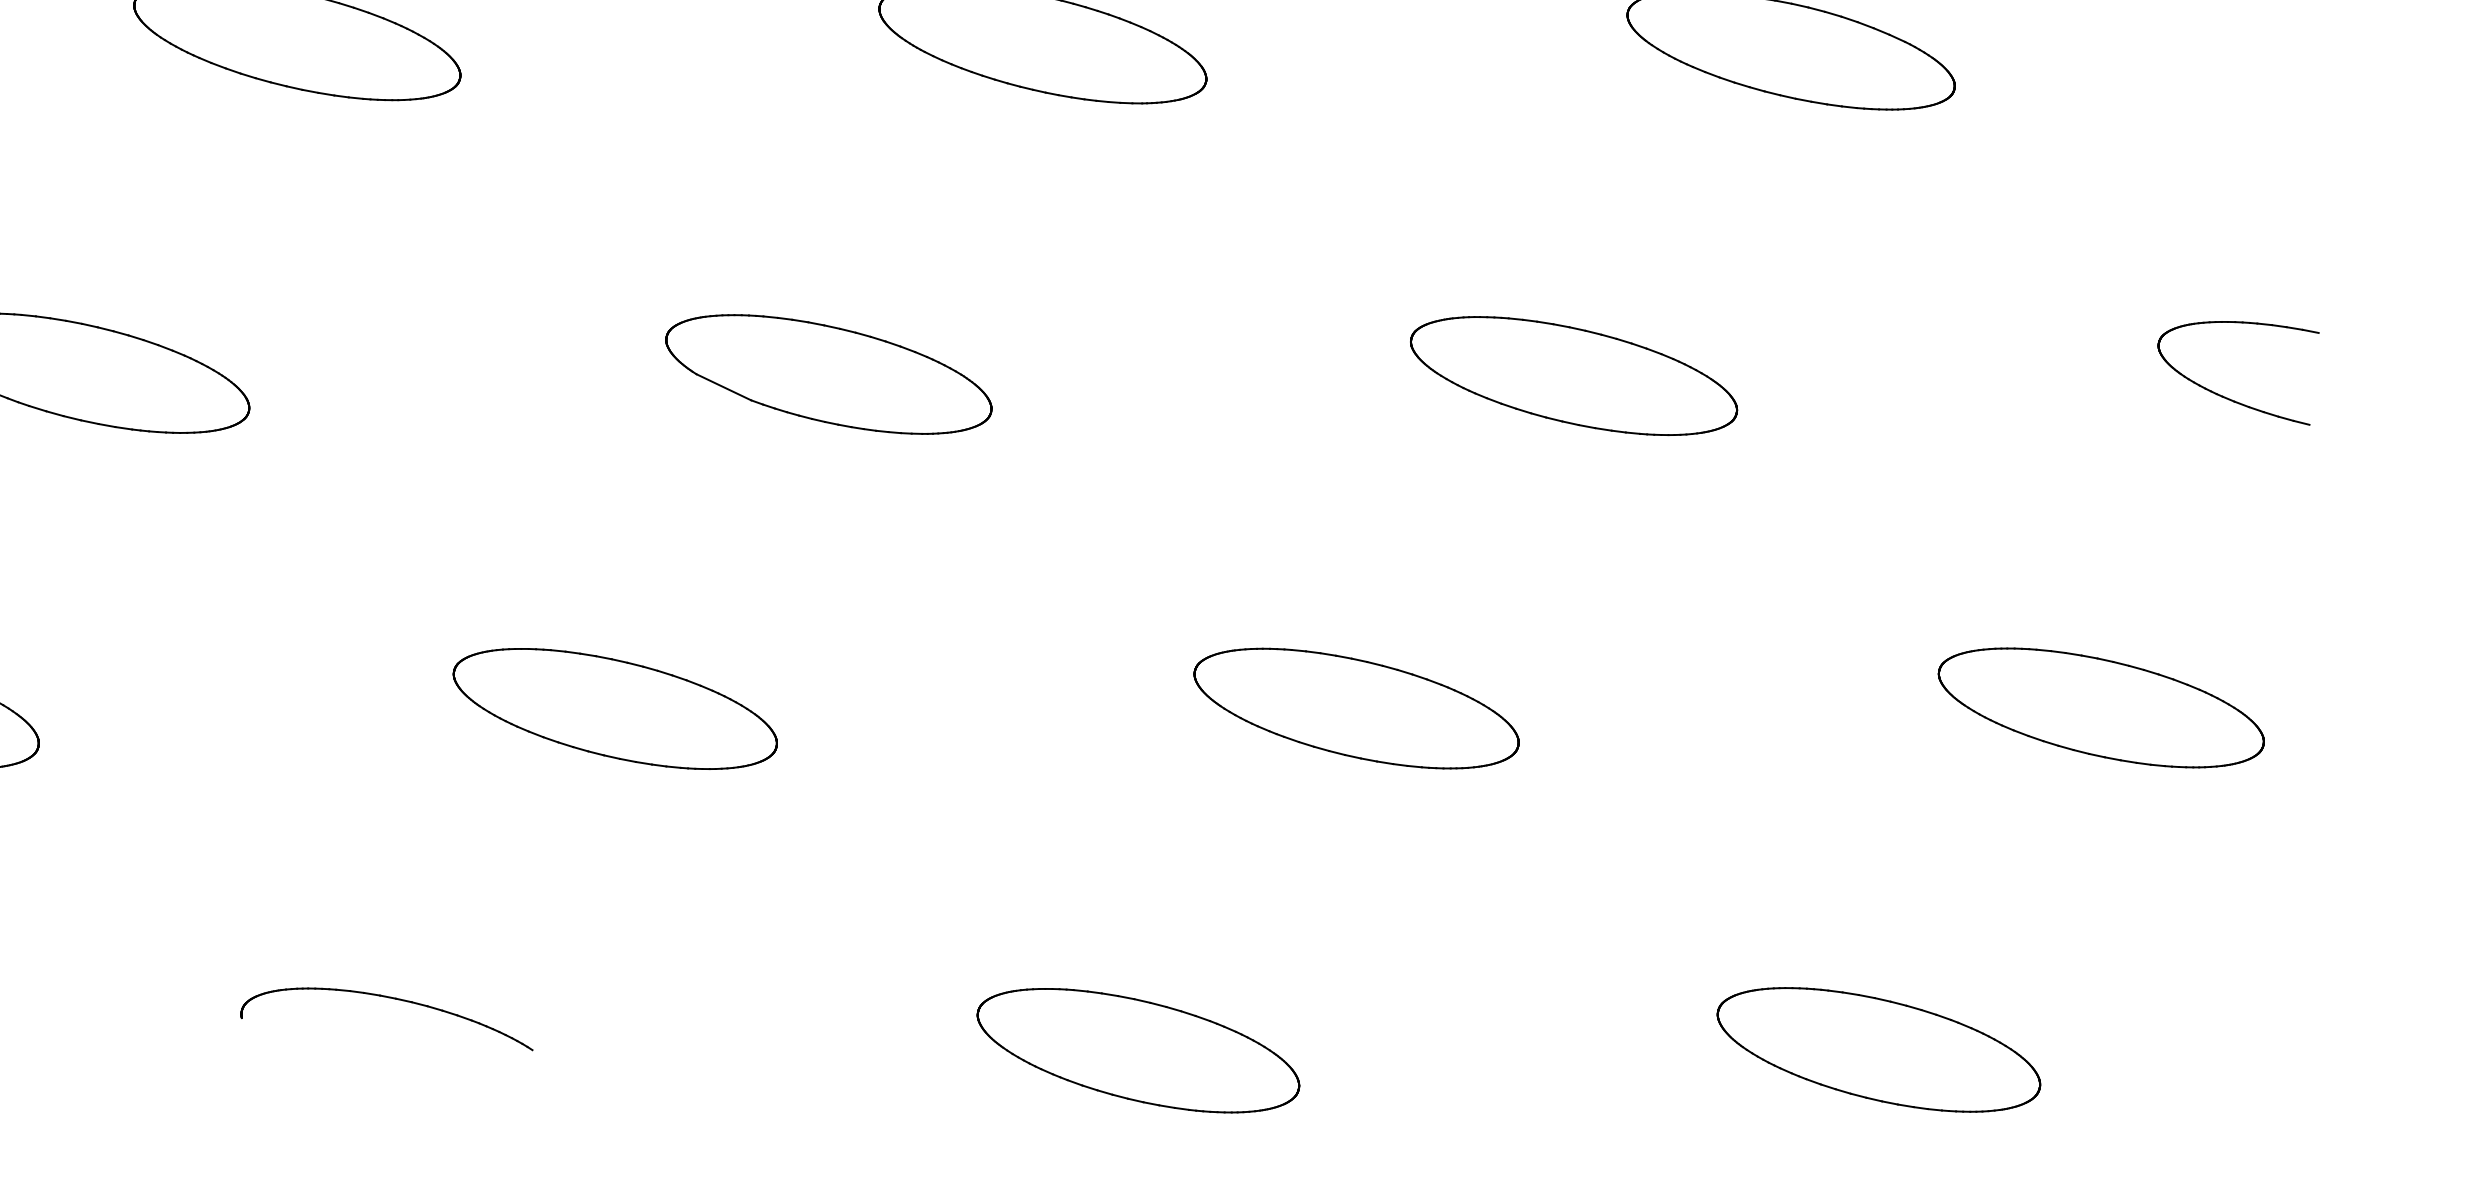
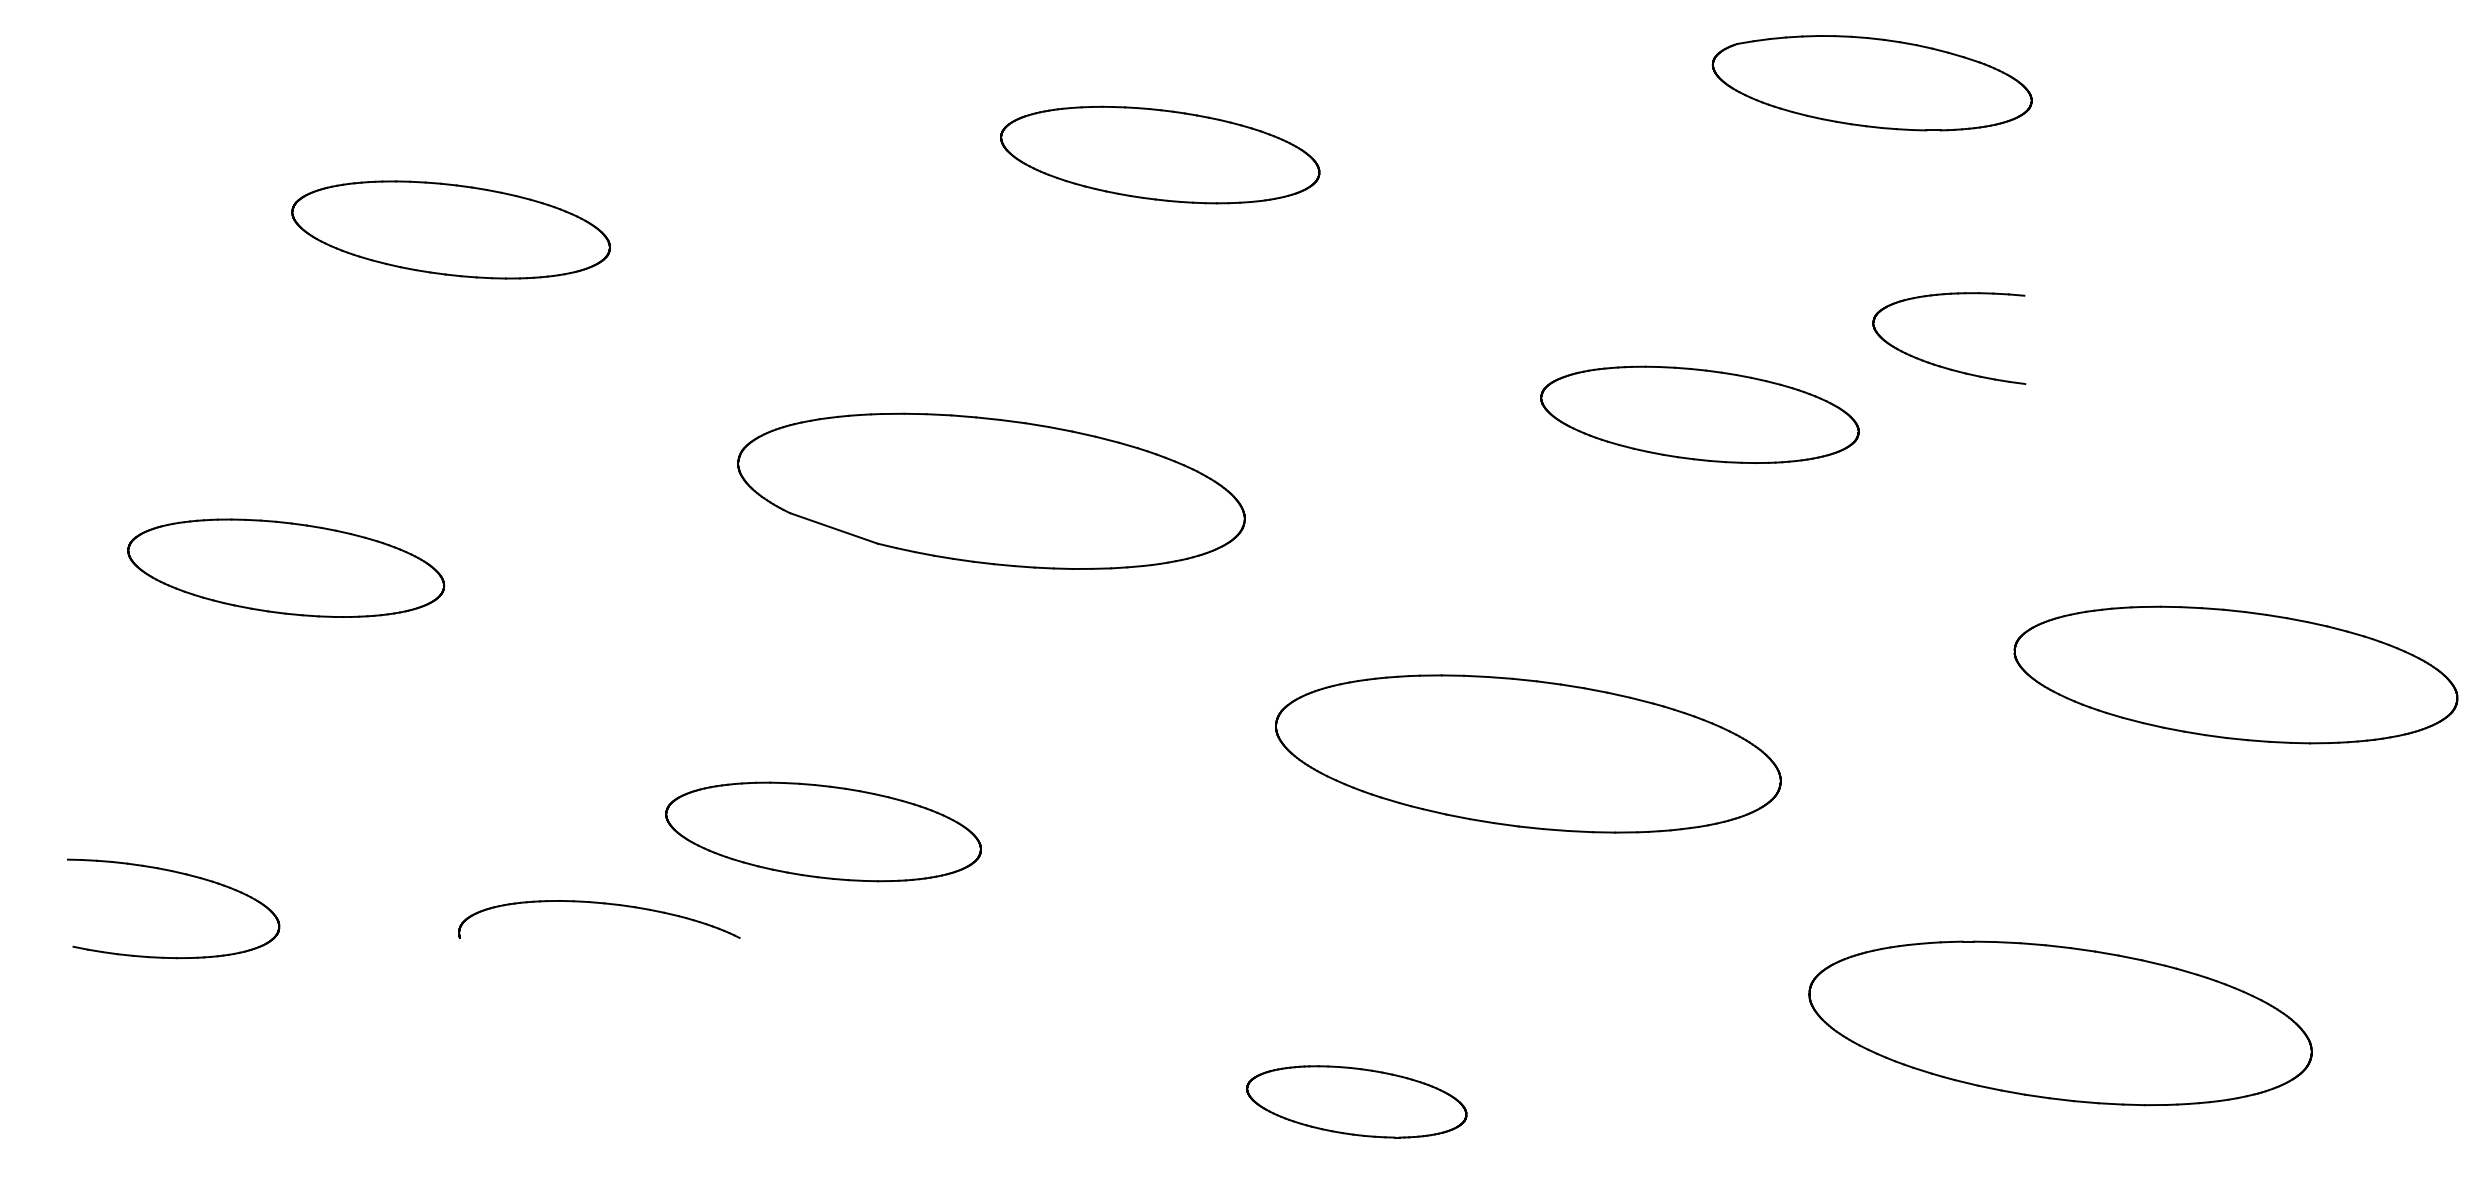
part: (828, 374) -> (991, 491), size x1.6
part: (2227, 397) -> (1944, 366), moved
part: (2101, 707) -> (2236, 674), size x1.4
part: (1355, 708) -> (1527, 753), size x1.6
part: (393, 999) -> (602, 904), moved
part: (1878, 1049) -> (2060, 1023), size x1.6
part: (1138, 1050) -> (1356, 1101), size x0.7

